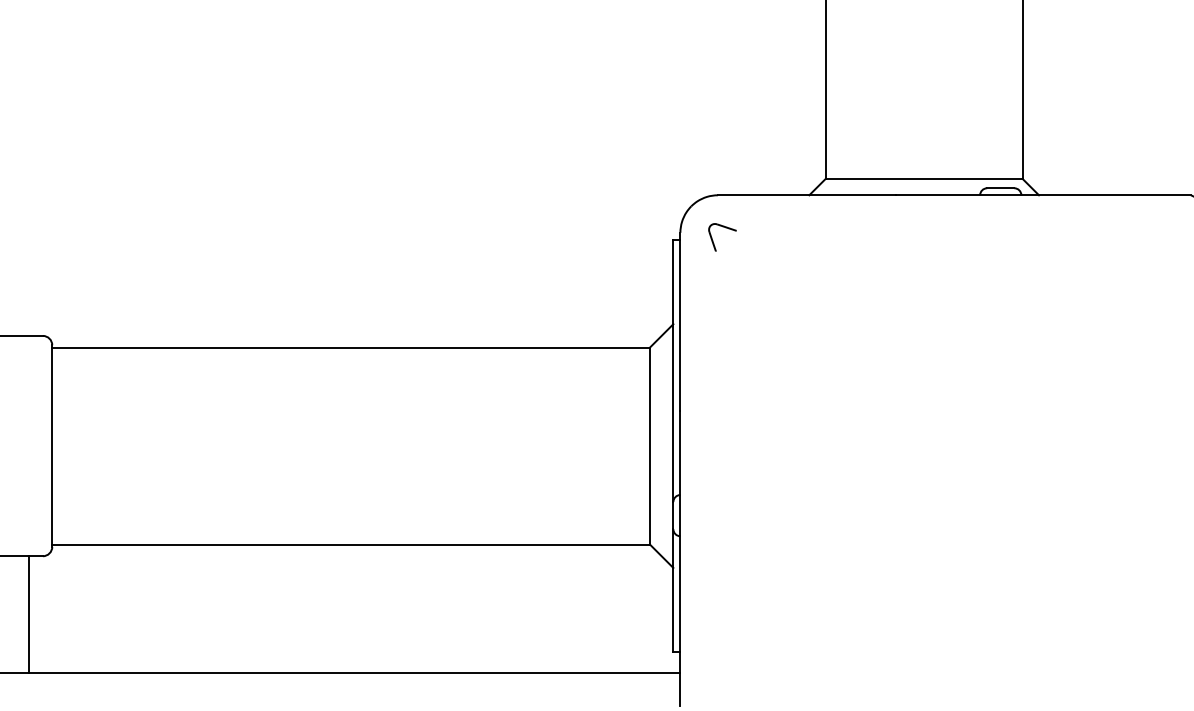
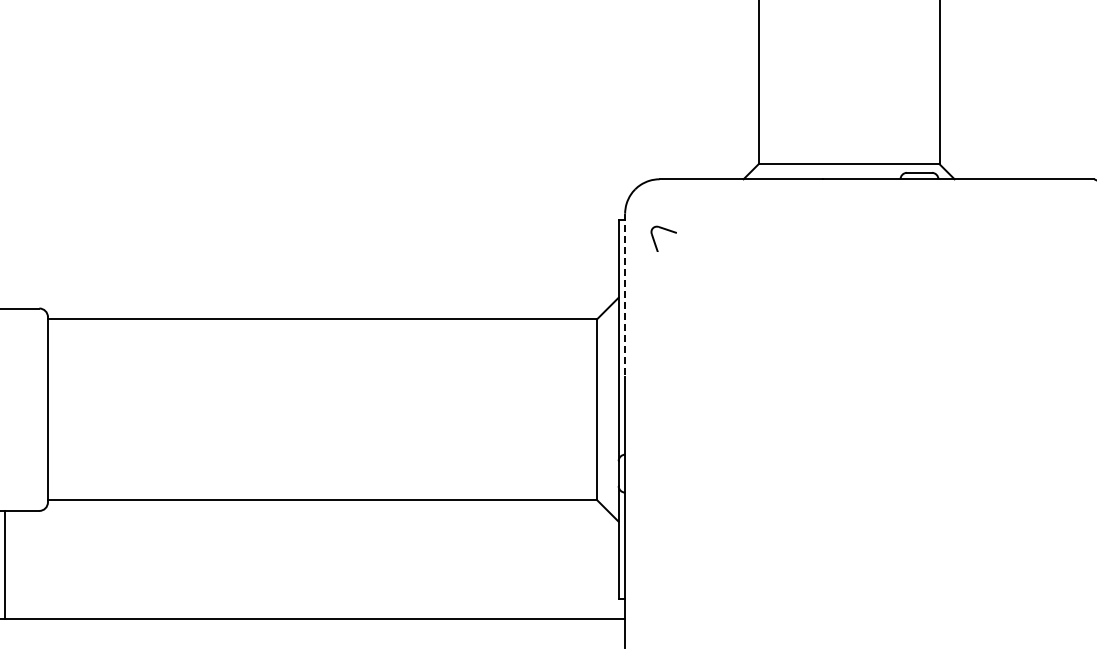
part: (724, 228) -> (665, 230), moved
line: (680, 321) -> (625, 295), solid -> dashed
line: (28, 614) -> (5, 564), moved

